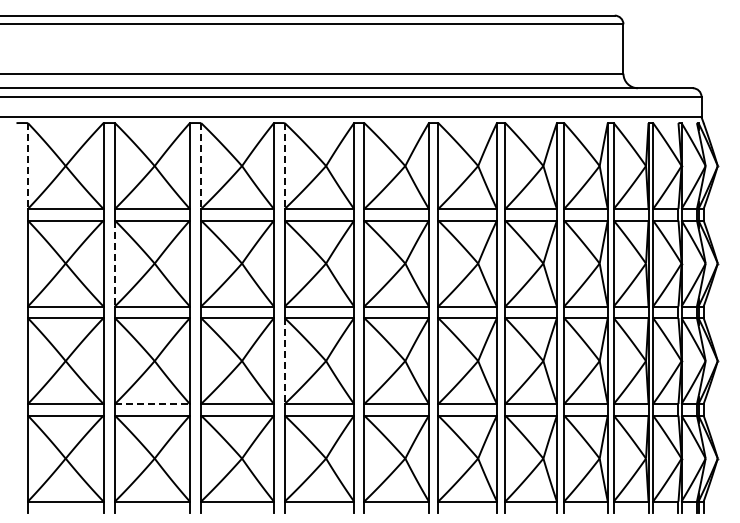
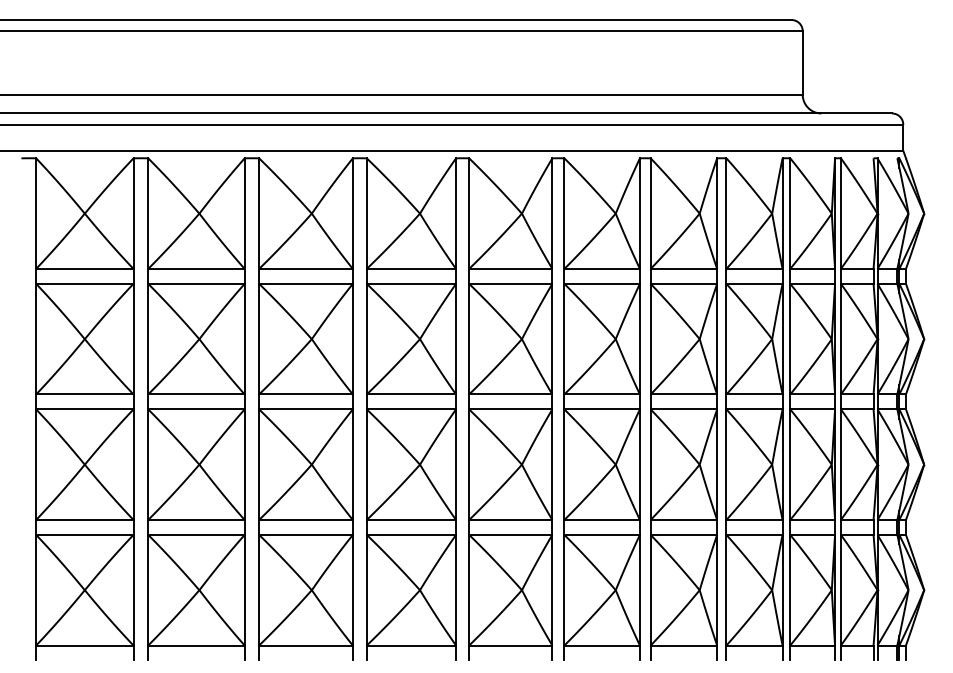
line: (27, 166) -> (35, 214), dashed -> solid
line: (201, 166) -> (259, 214), dashed -> solid
line: (284, 166) -> (366, 214), dashed -> solid
line: (114, 263) -> (147, 339), dashed -> solid
line: (284, 361) -> (366, 465), dashed -> solid
line: (152, 404) -> (196, 520), dashed -> solid

